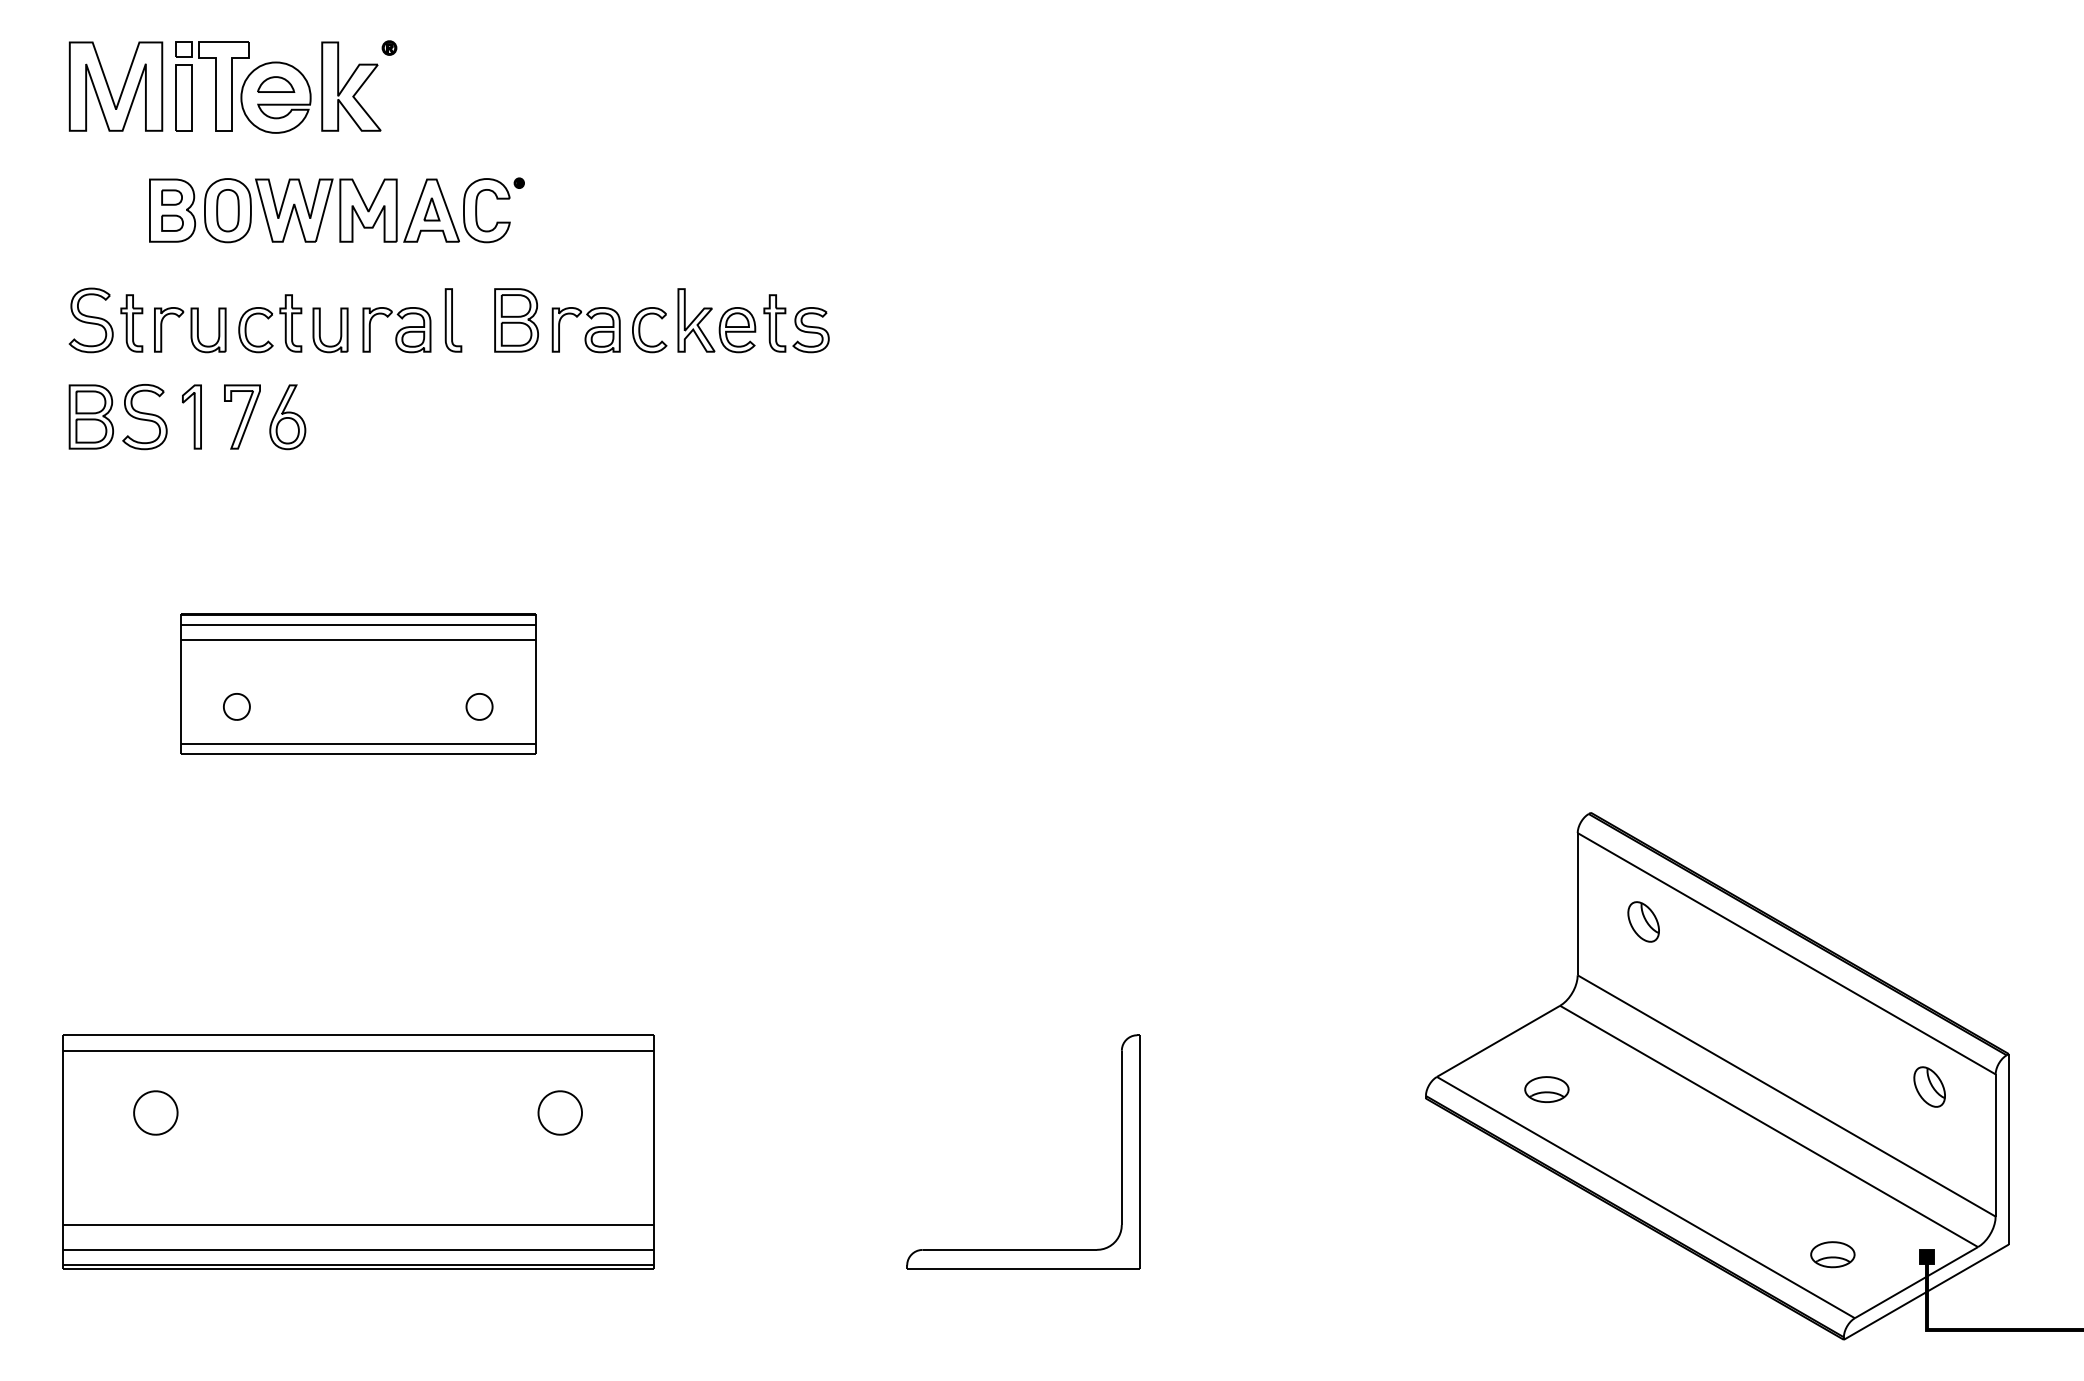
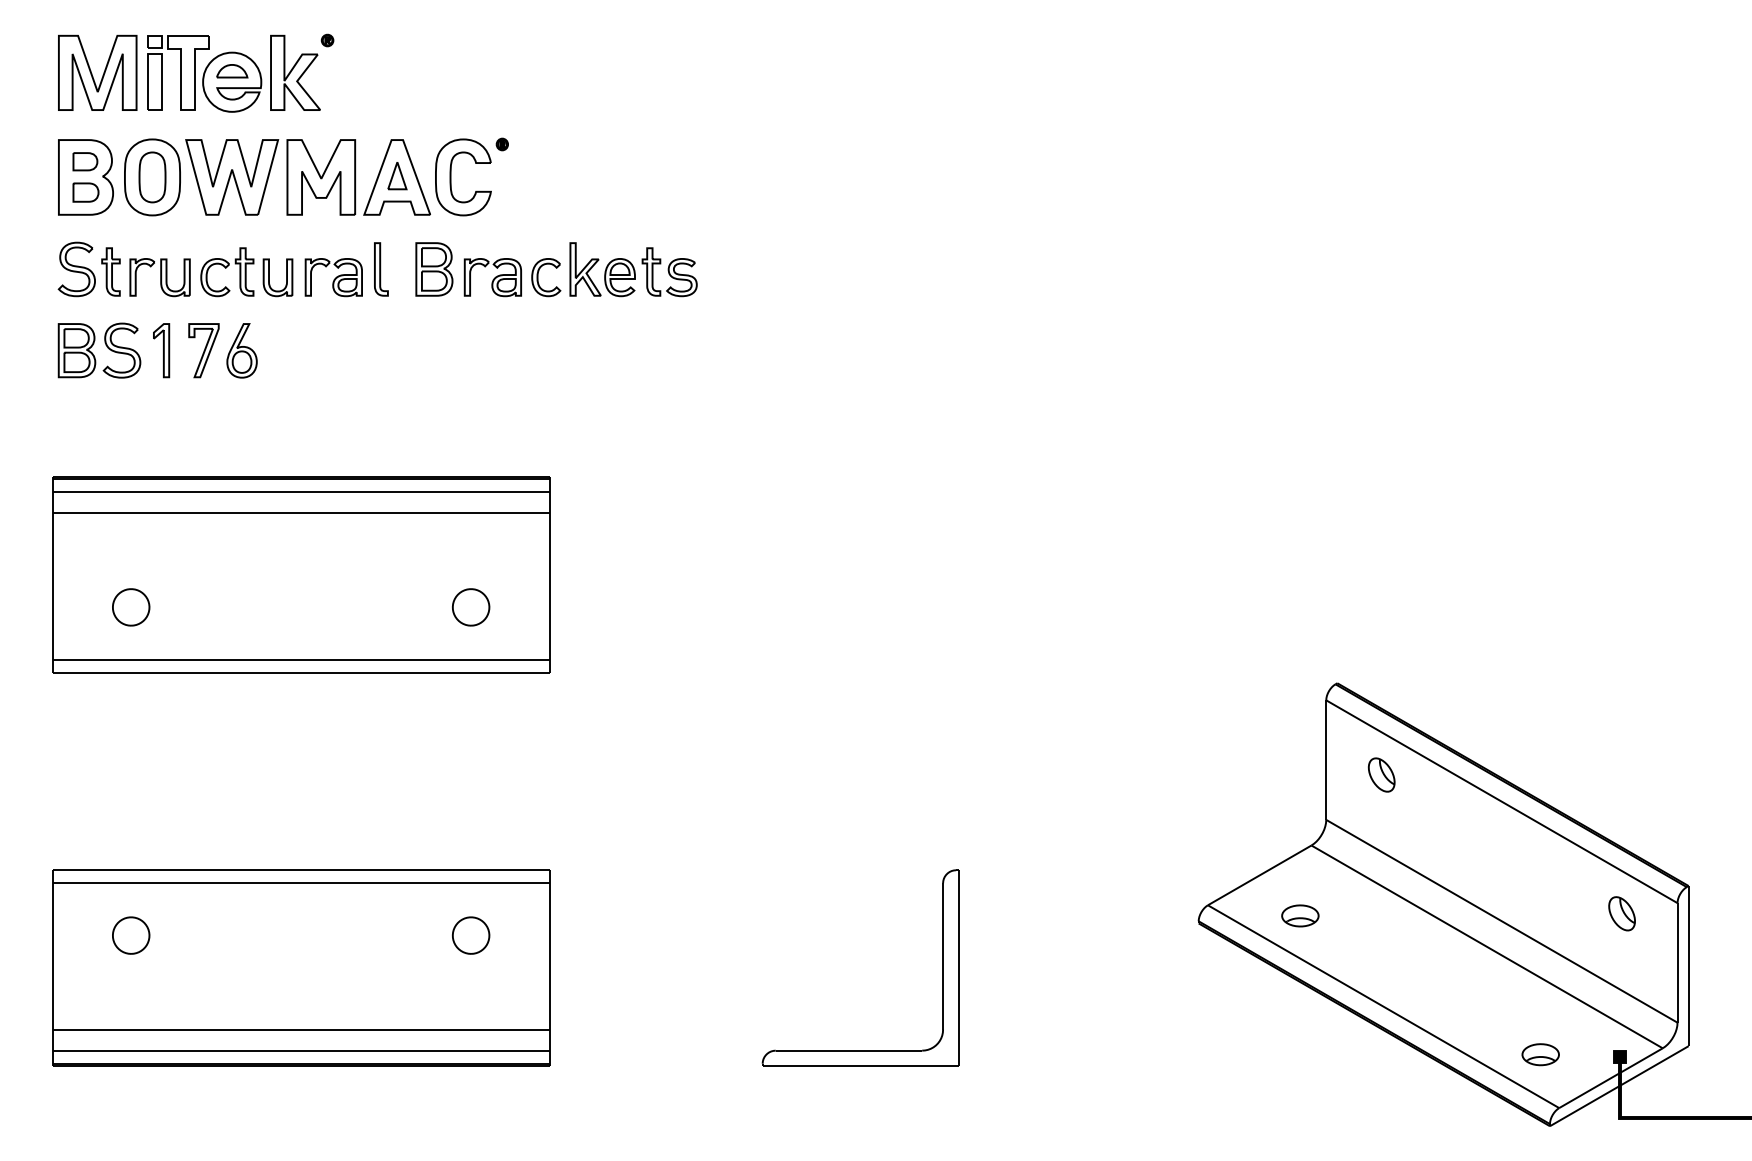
part: (336, 209) -> (283, 176), size x1.43
part: (358, 683) -> (301, 574), size x1.67

